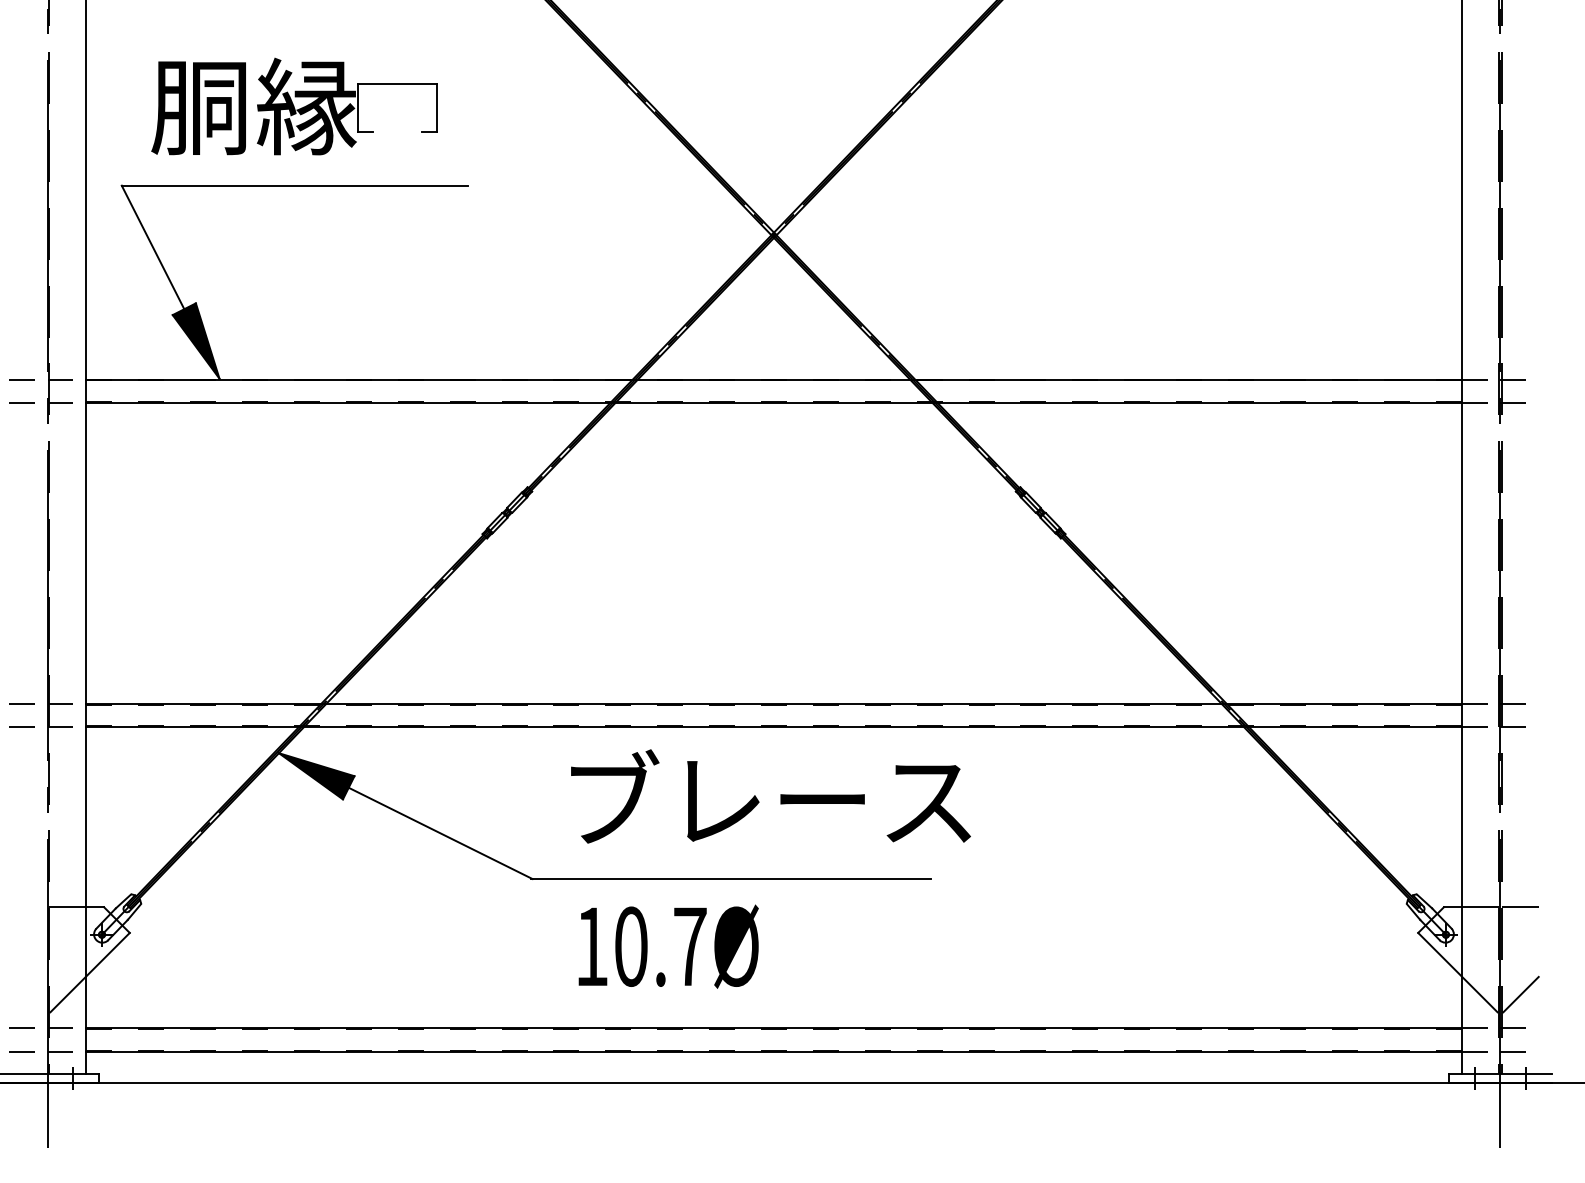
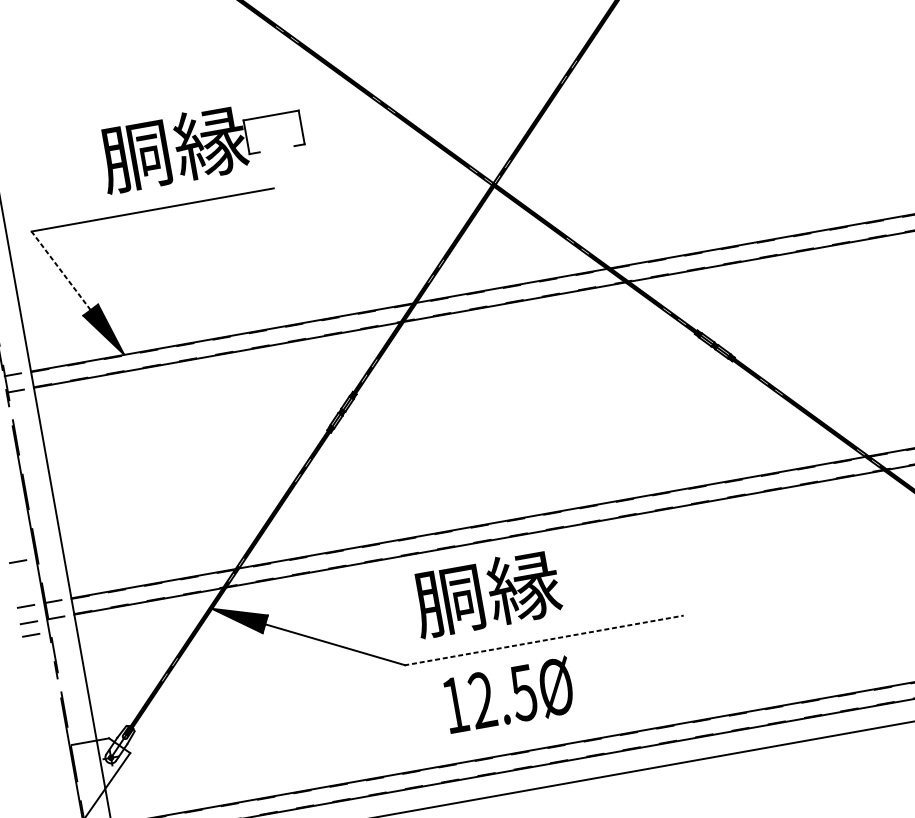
part: (294, 106) -> (201, 144), moved
line: (152, 247) -> (60, 270), solid -> dashed
line: (21, 639) -> (17, 561), added
line: (21, 744) -> (31, 634), added
text: (765, 798) -> (558, 579), ブレース -> 胴縁
line: (731, 879) -> (544, 640), solid -> dashed
text: (660, 946) -> (503, 696), 10.7Ø -> 12.5Ø

